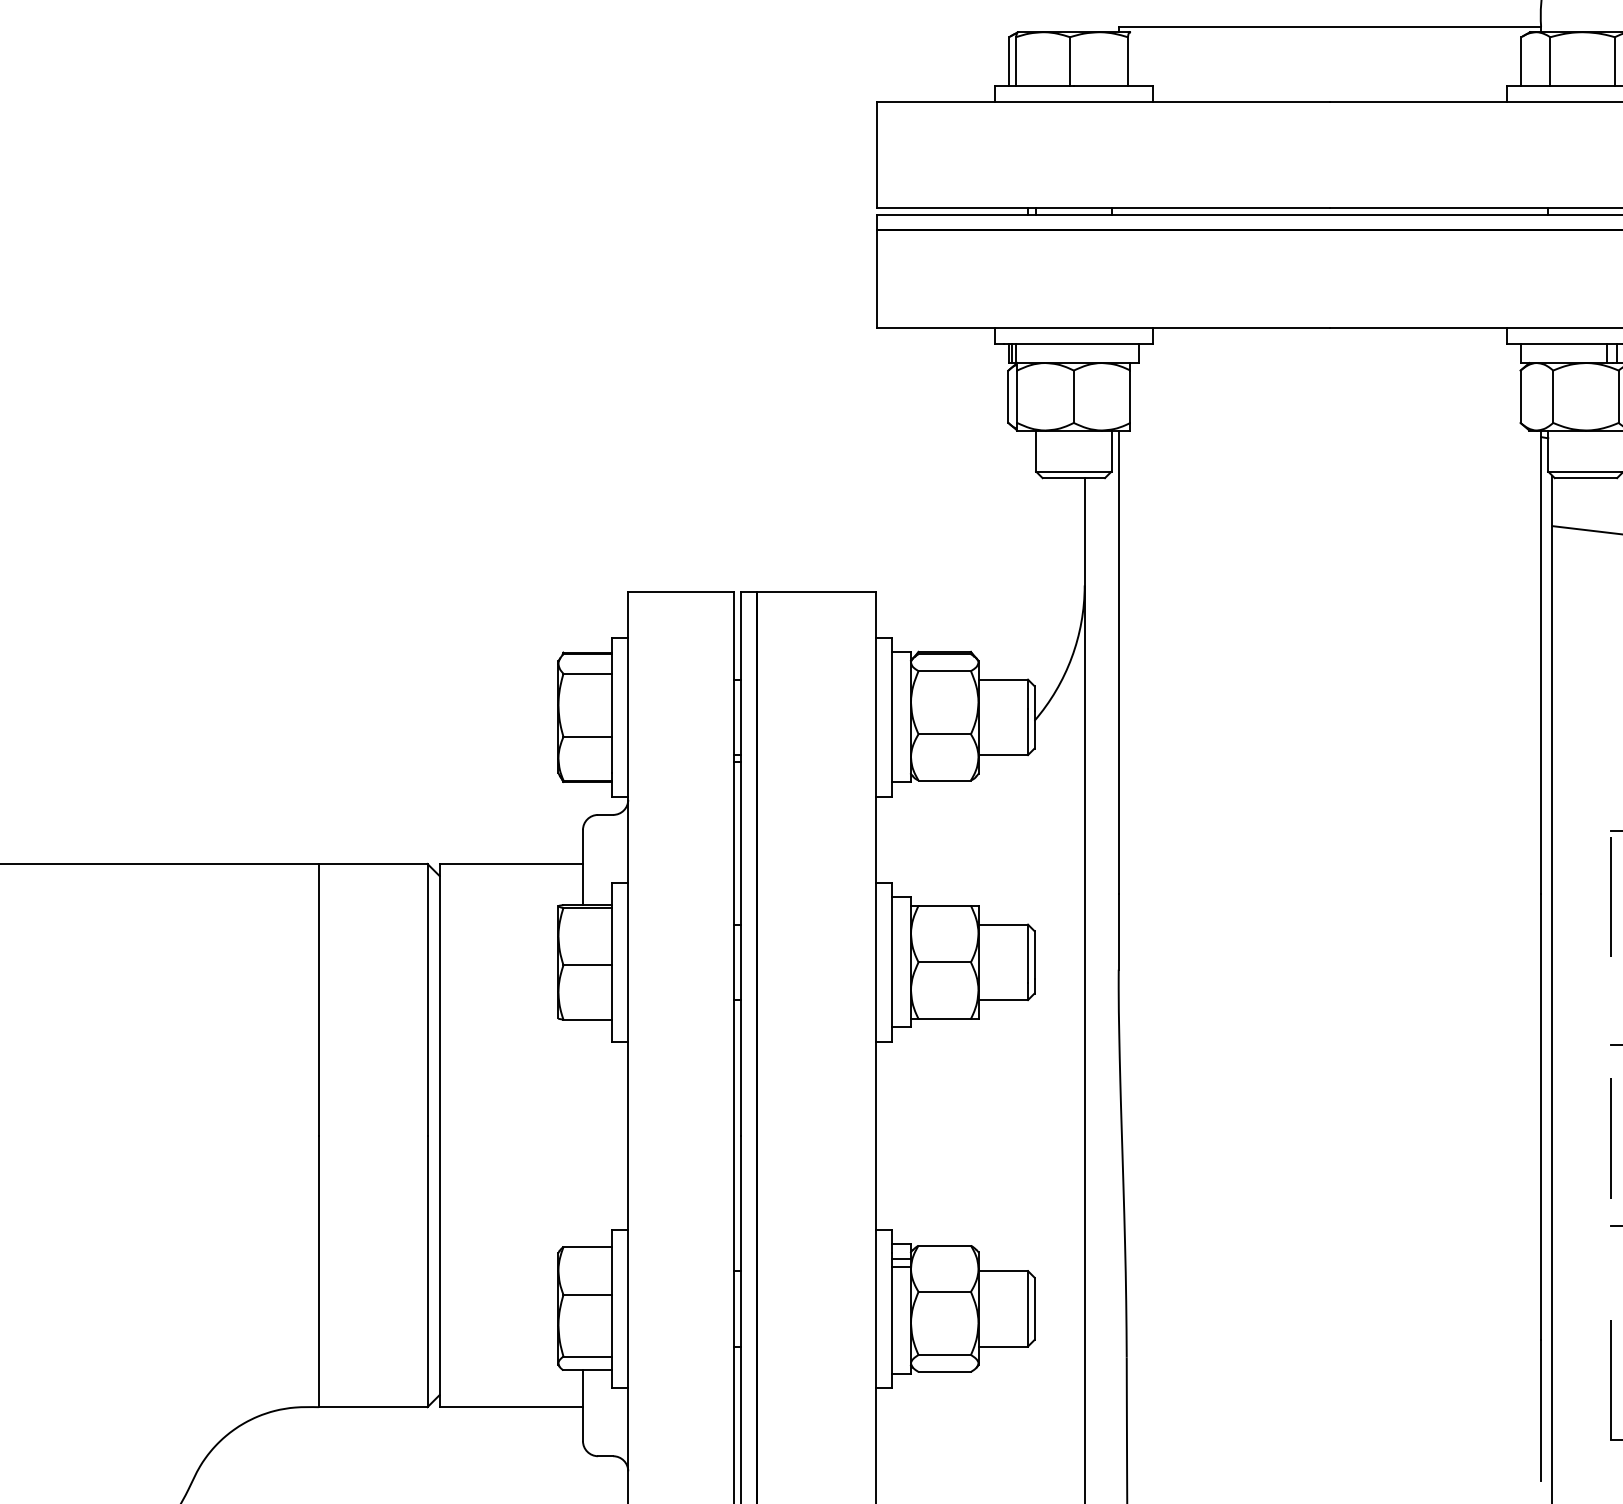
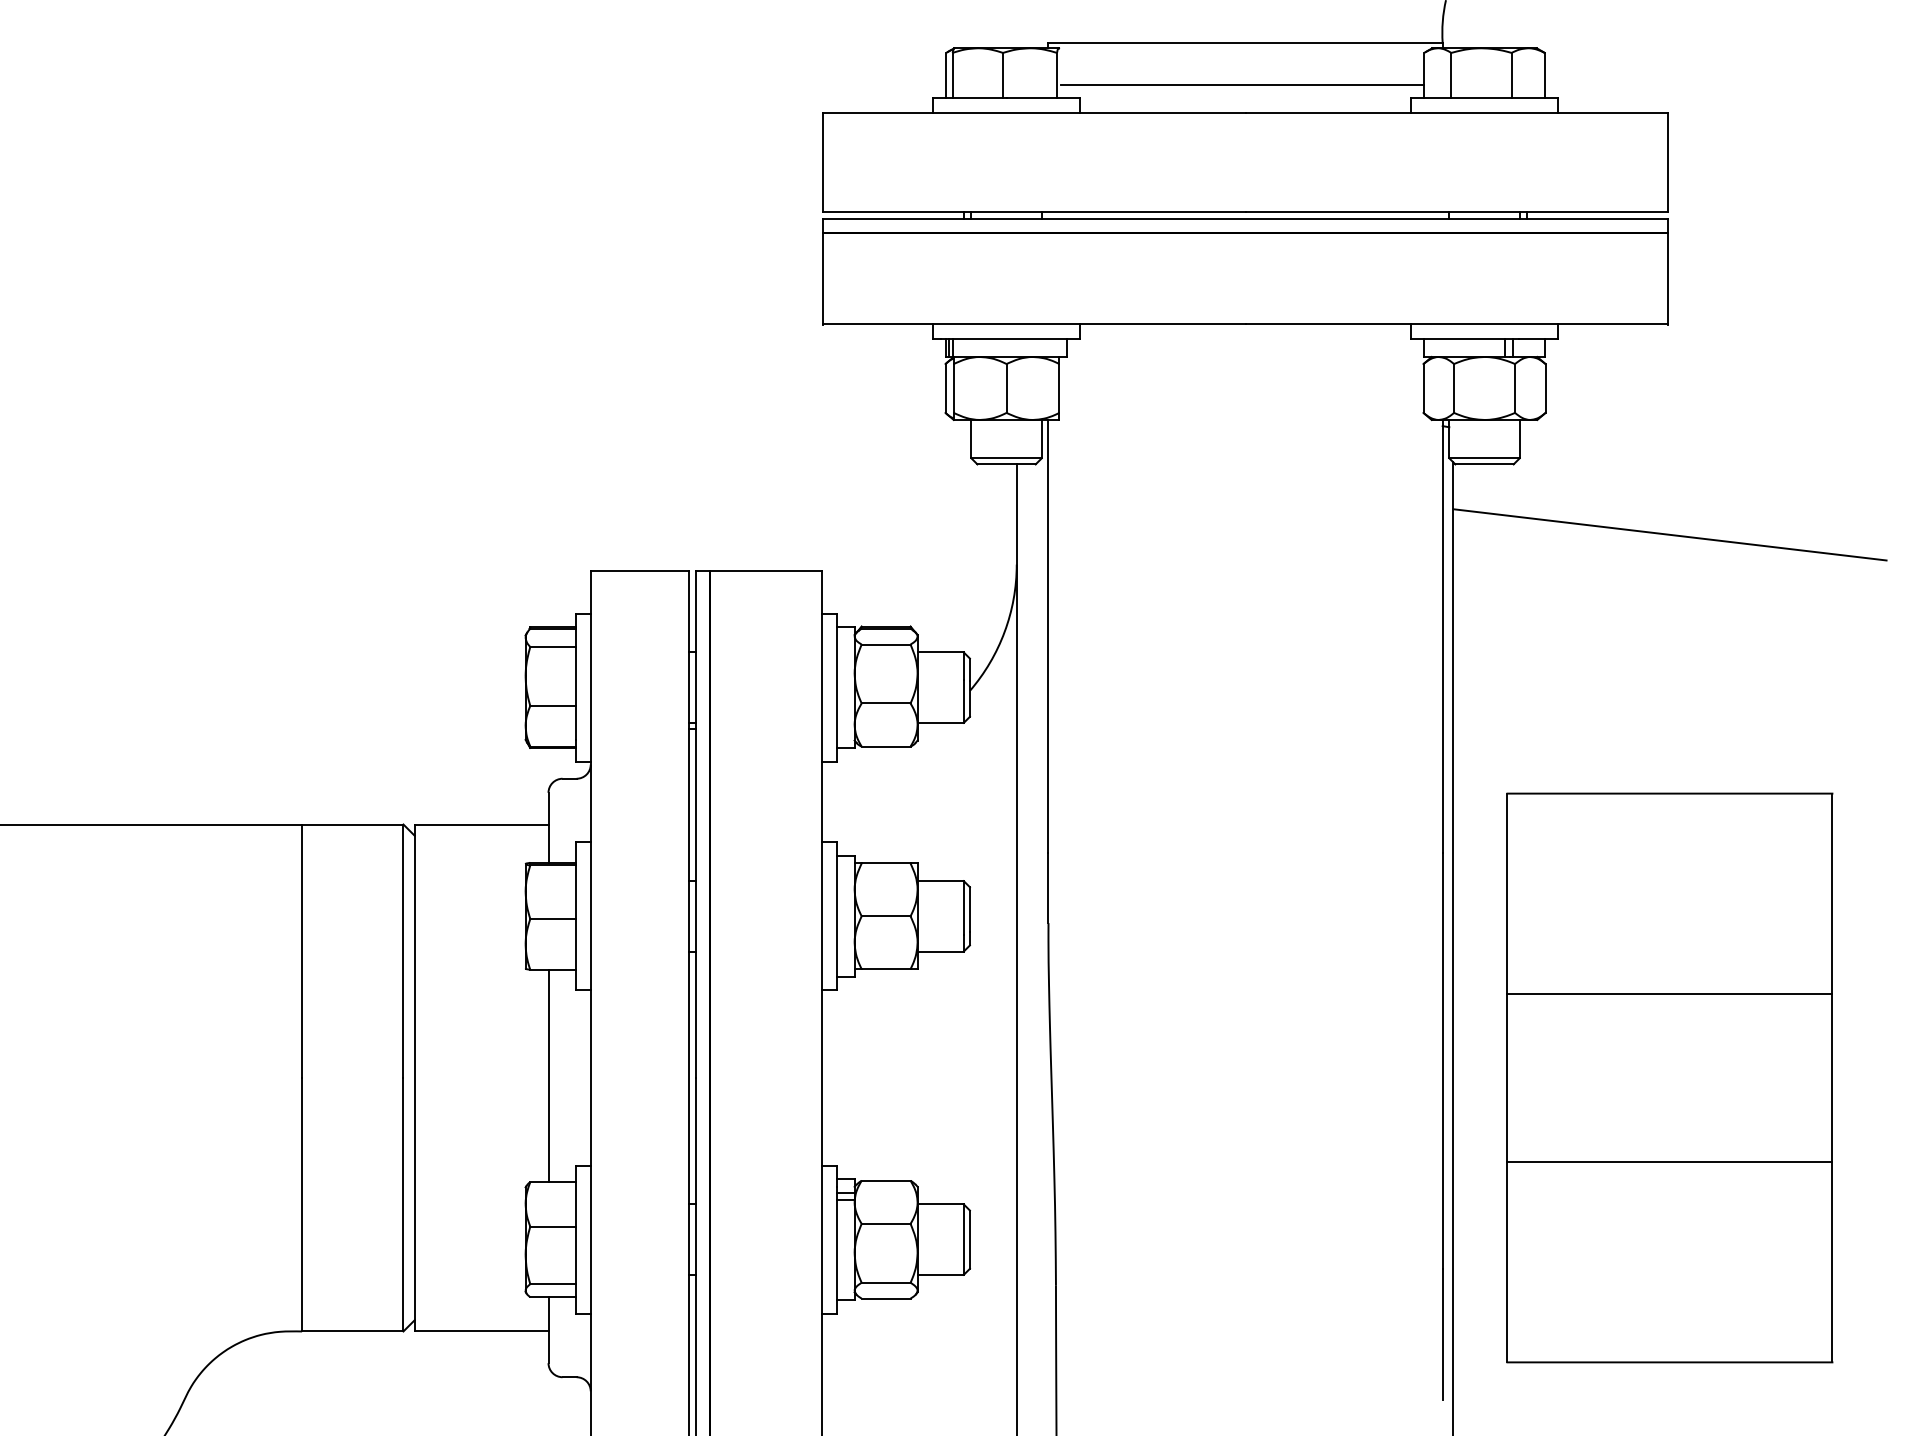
line: (1326, 72) -> (1242, 85), added
line: (582, 1132) -> (548, 1075), added
line: (1610, 1135) -> (1507, 1077), dashed -> solid

